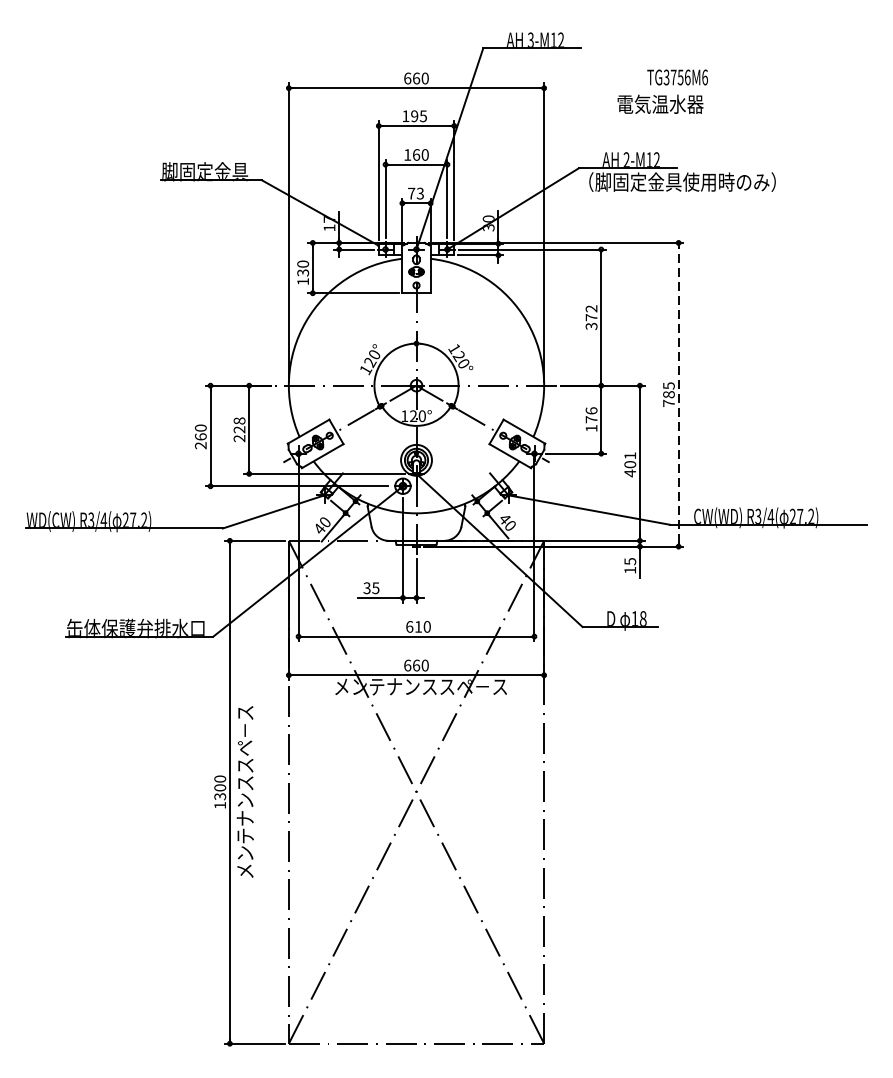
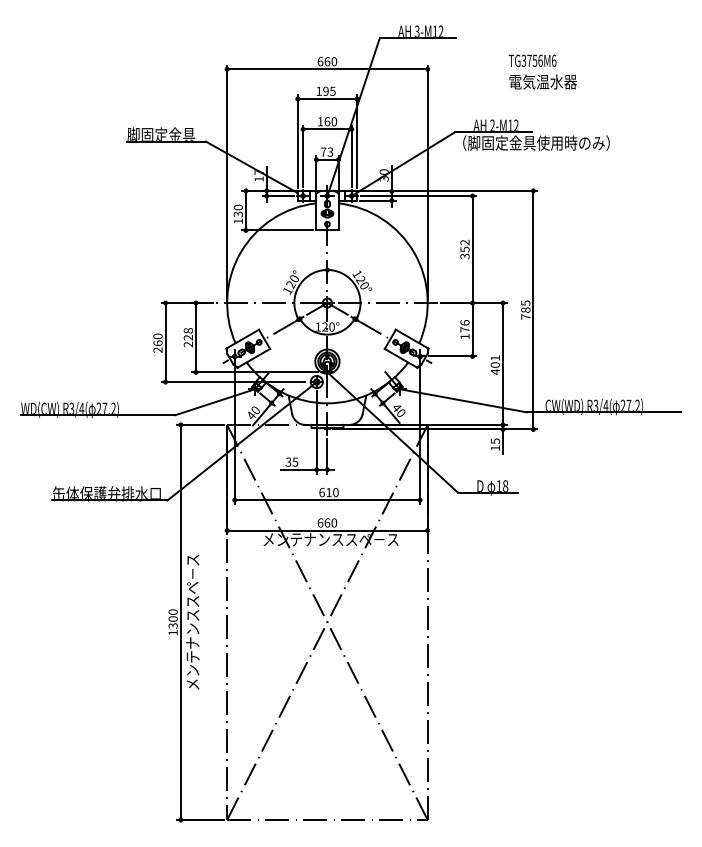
text: (659, 103) -> (542, 81), moved
text: (590, 317) -> (464, 249), 372 -> 352
line: (678, 393) -> (533, 309), dashed -> solid

